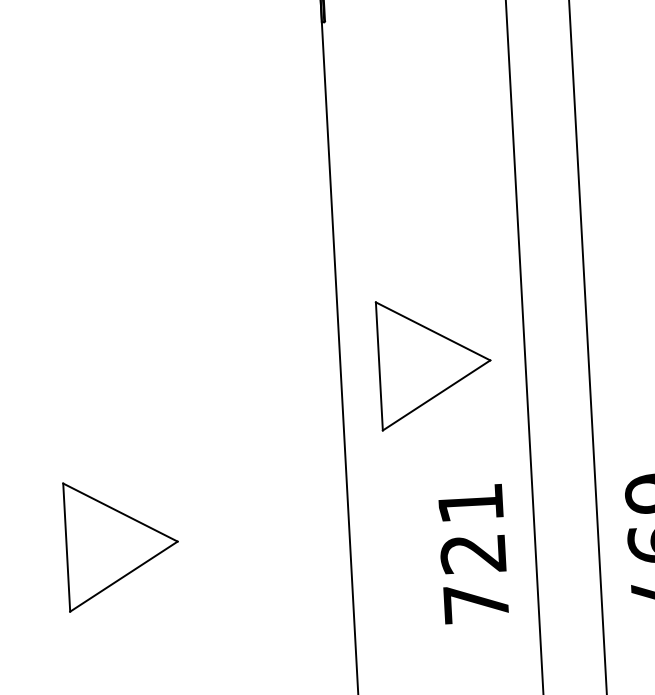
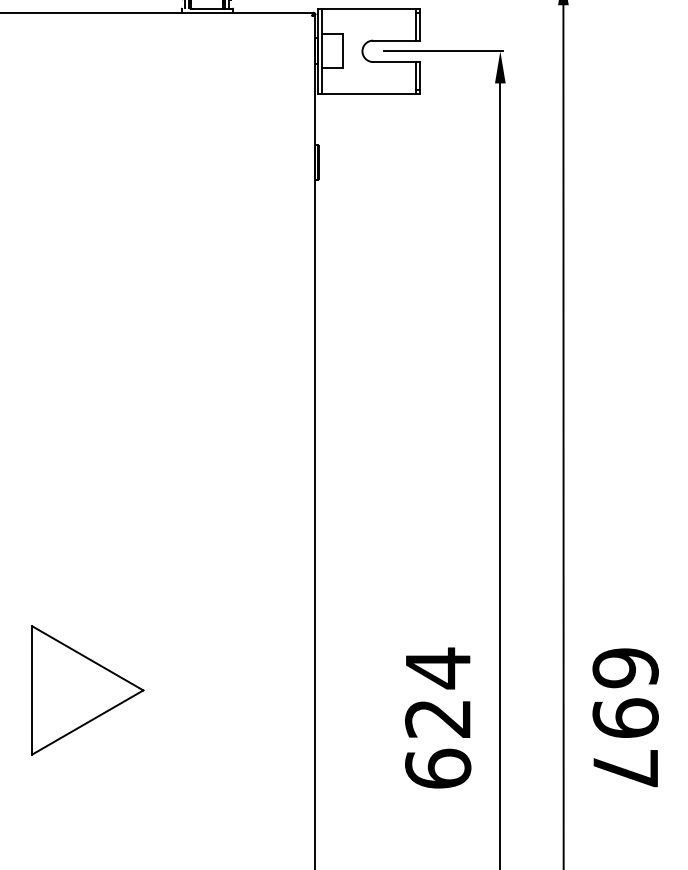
part: (434, 363) -> (409, 526), removed
text: (473, 552) -> (438, 717), 721 -> 624

